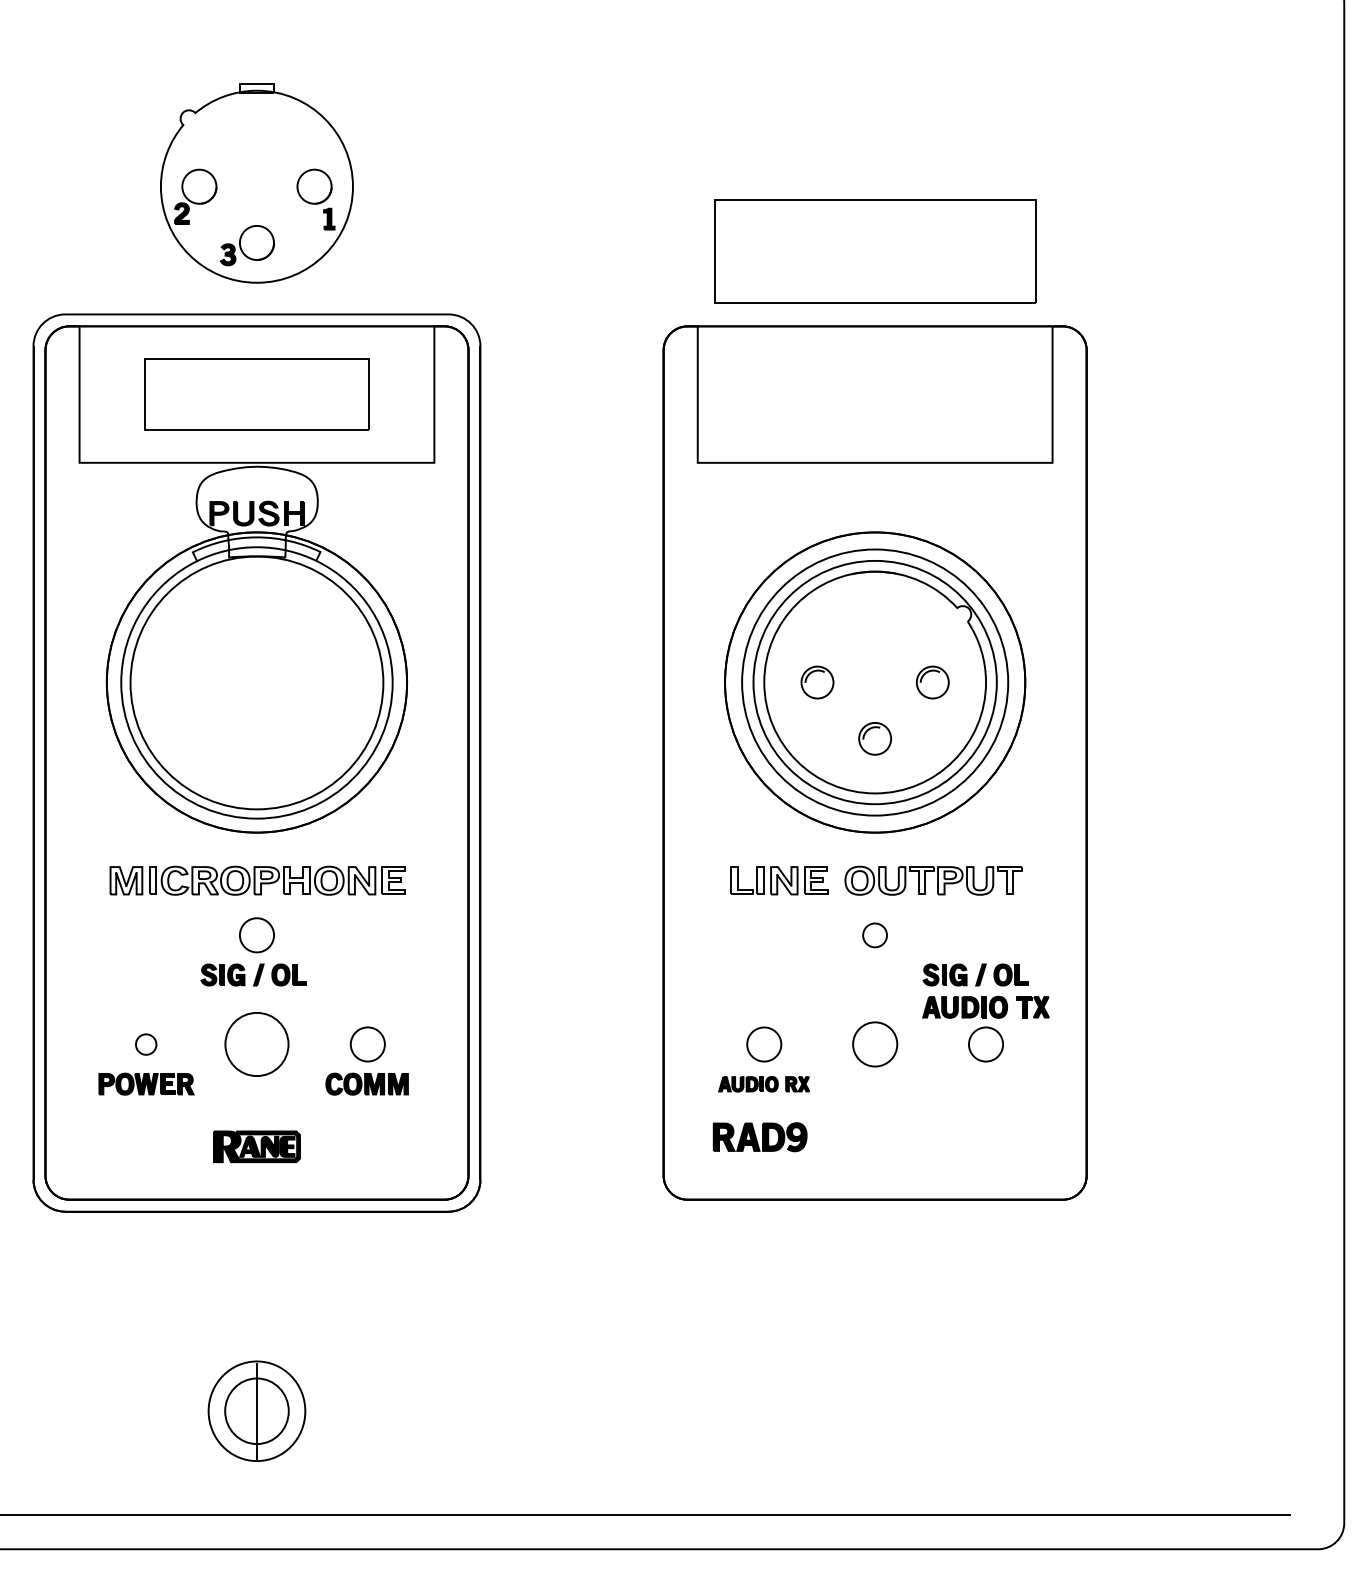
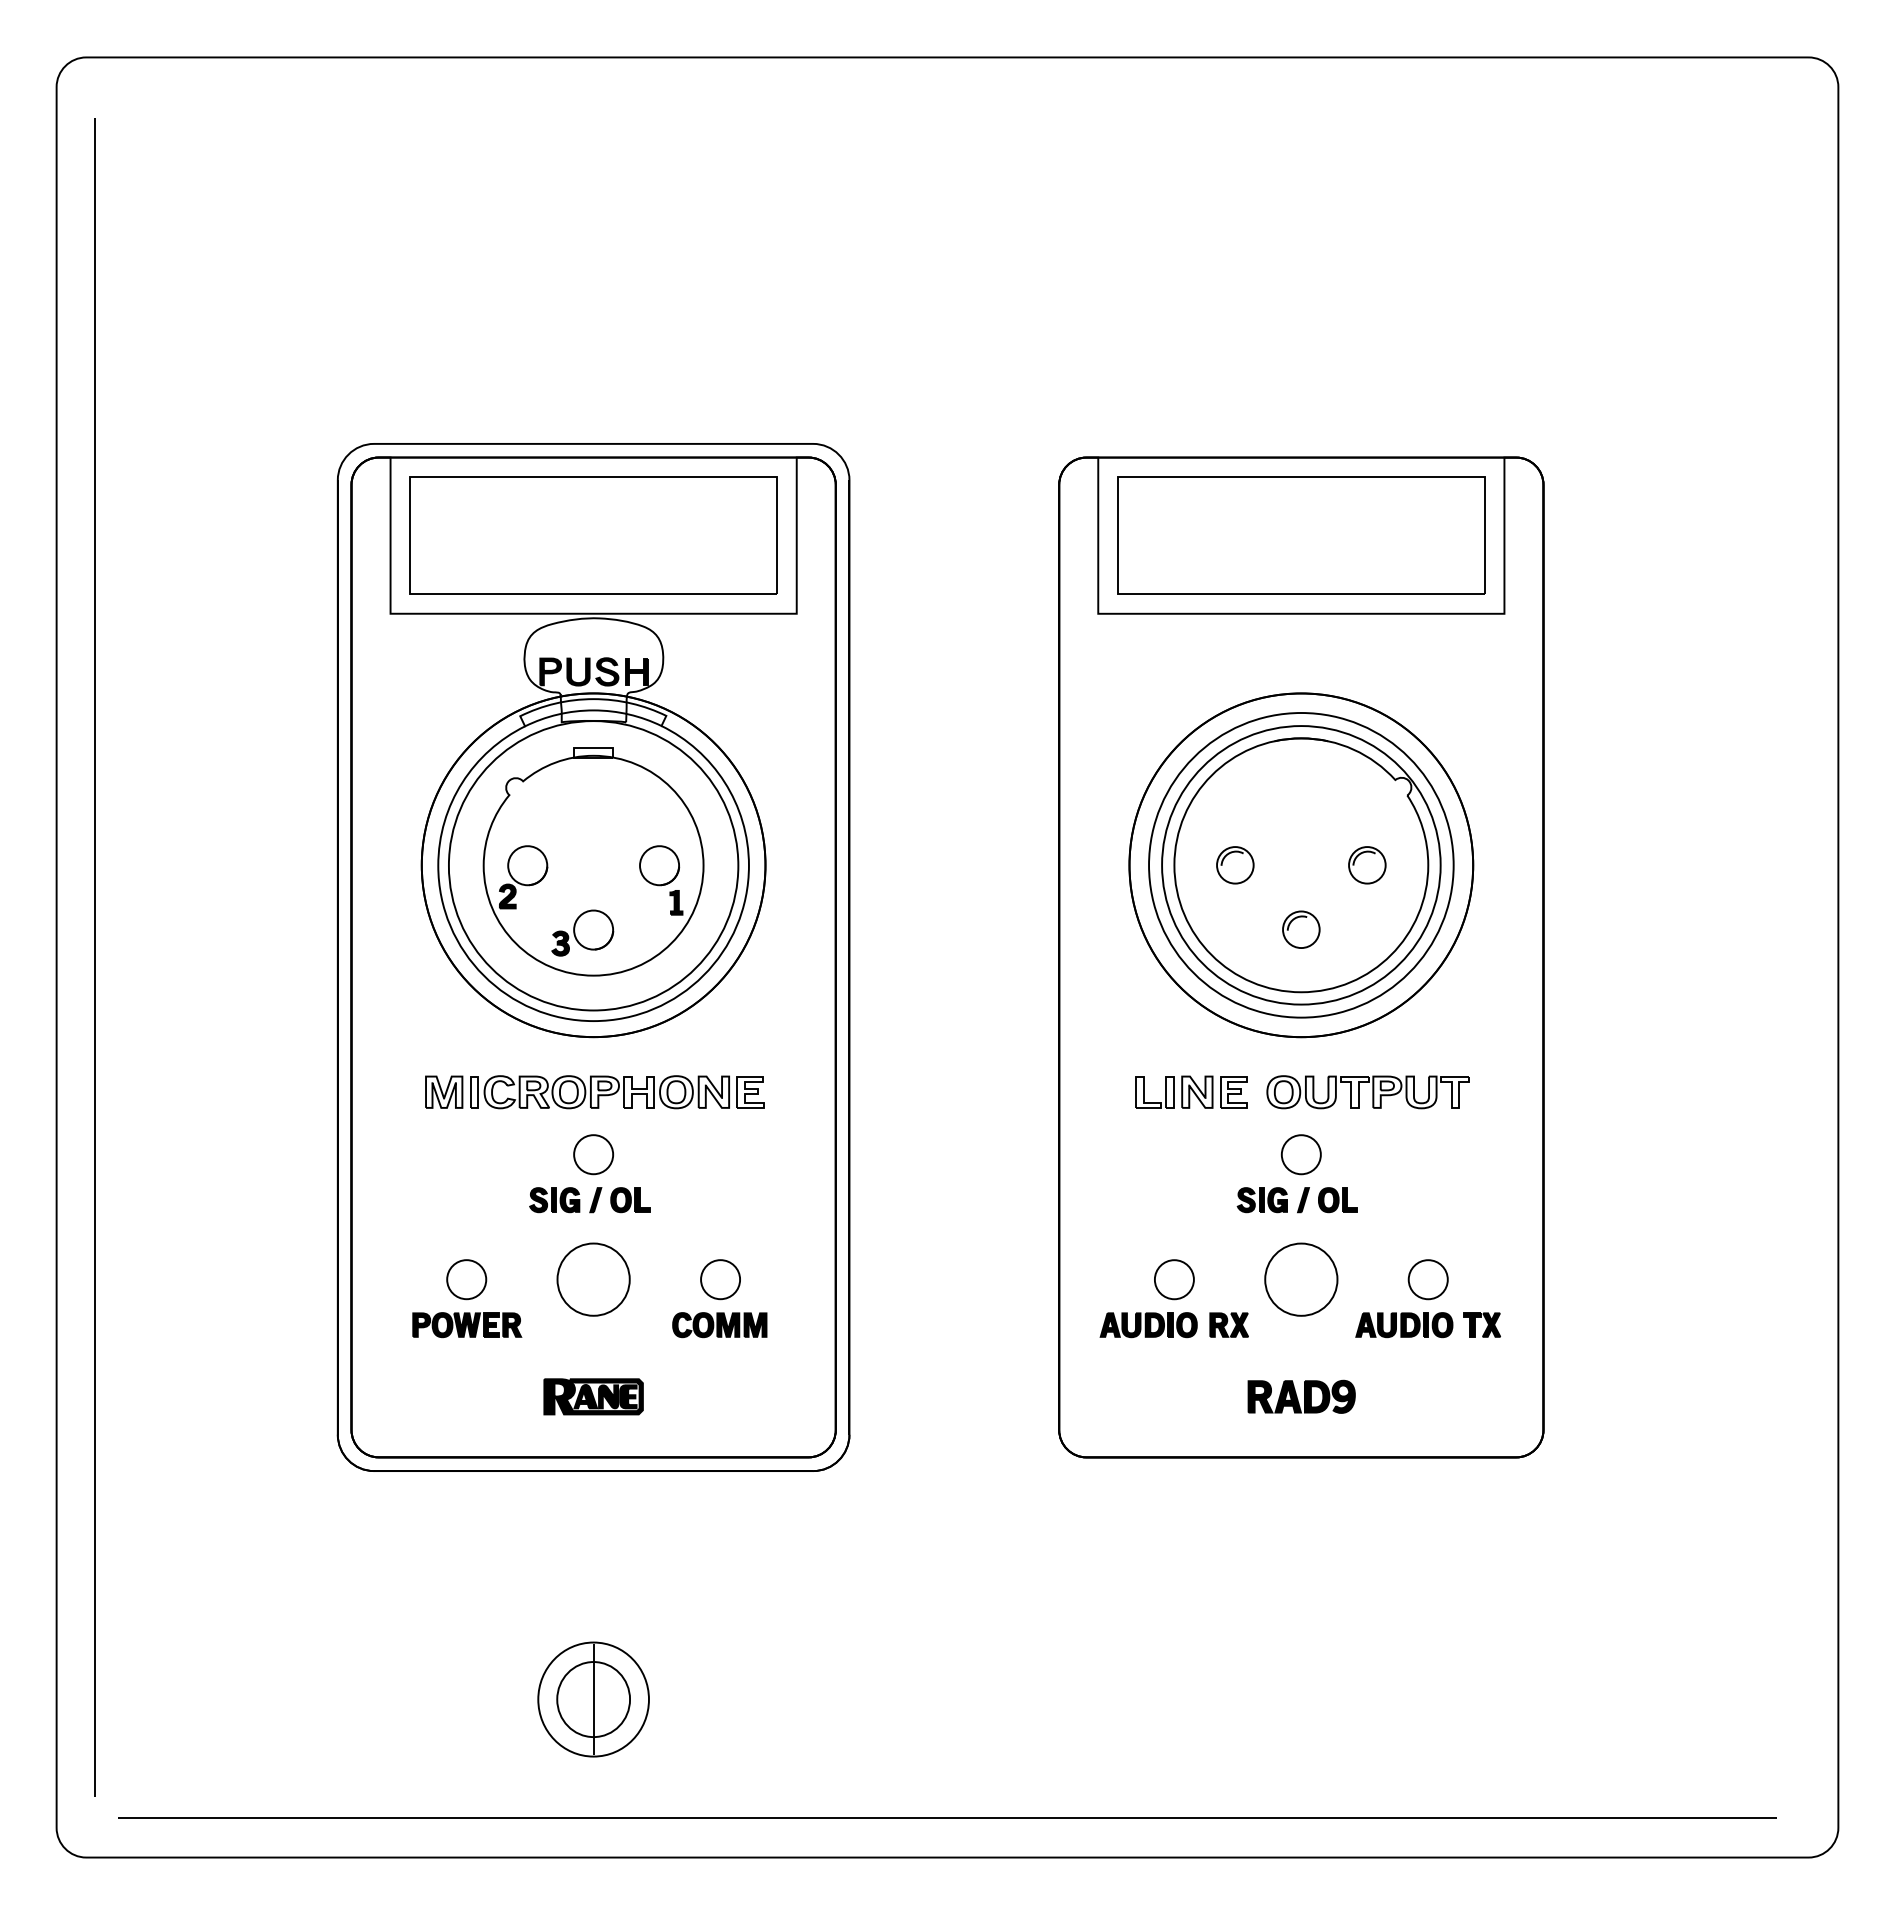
part: (256, 183) -> (593, 861), moved
part: (875, 251) -> (1301, 535), moved
part: (256, 394) -> (593, 535), size x1.43
part: (874, 935) -> (1300, 1154), size x1.43
part: (974, 975) -> (1296, 1200), moved
part: (985, 1007) -> (1427, 1325), moved
part: (145, 1044) -> (466, 1279), size x1.67
part: (875, 1044) -> (1301, 1279), size x1.43
part: (763, 1084) -> (1173, 1325), size x1.43
part: (759, 1136) -> (1301, 1396), moved

